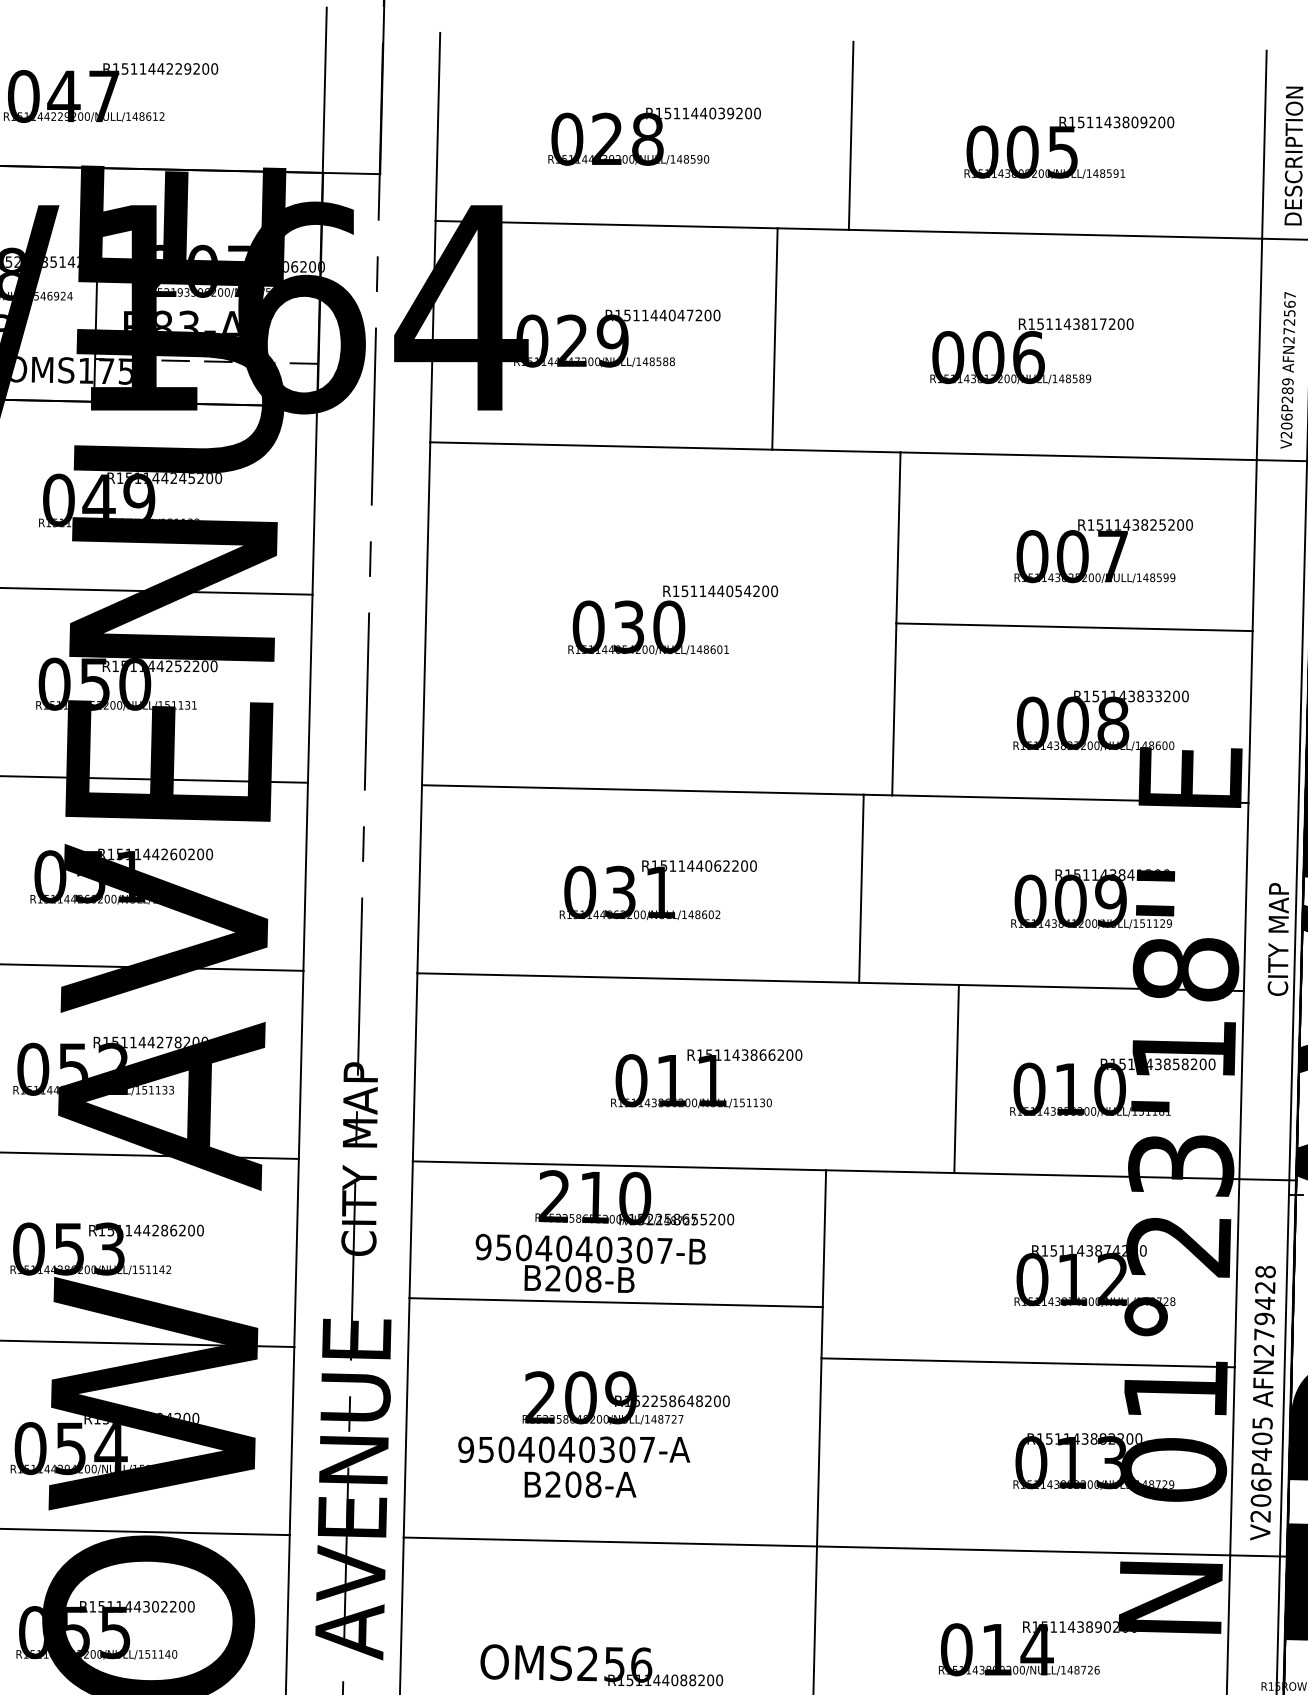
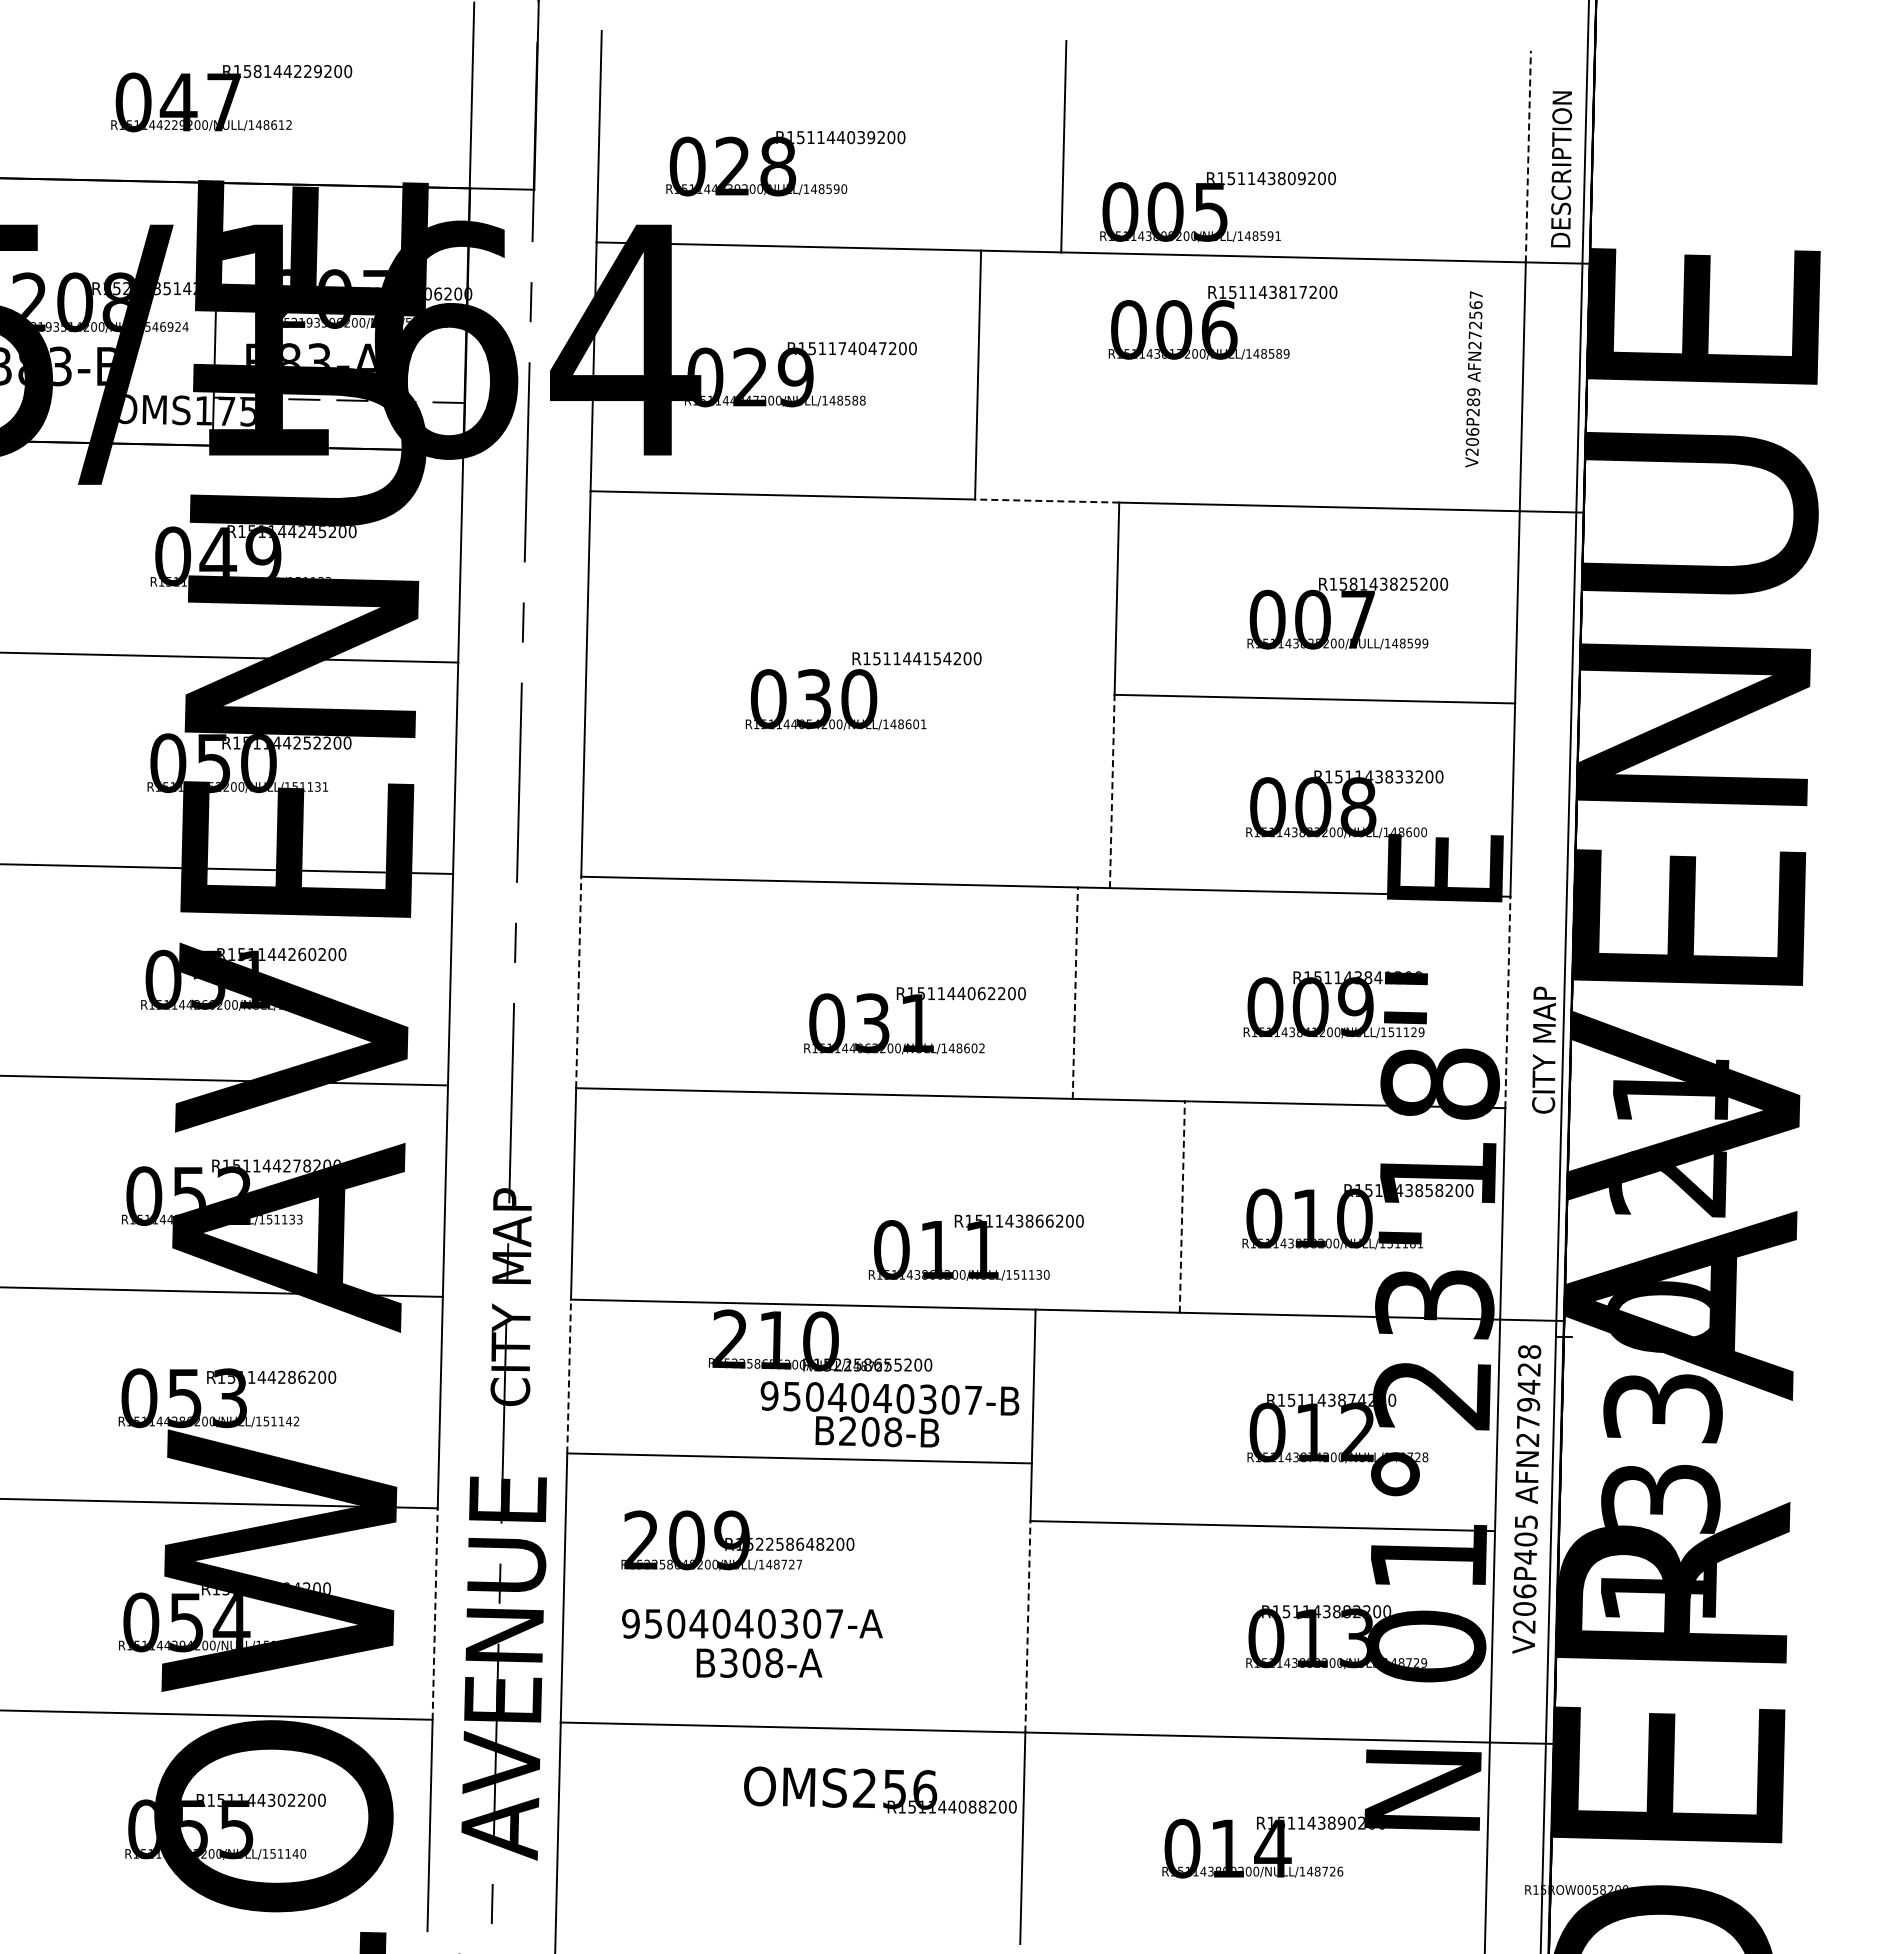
text: (133, 68) -> (257, 71), R151144229200 -> R158144229200
text: (654, 136) -> (785, 163), moved
line: (1264, 144) -> (1528, 156), solid -> dashed
text: (1068, 148) -> (1217, 207), moved
text: (654, 315) -> (842, 348), R151144047200 -> R151174047200
text: (1031, 350) -> (1222, 322), moved
text: (1287, 370) -> (1473, 379), moved
line: (835, 451) -> (1046, 501), solid -> dashed
text: (1108, 524) -> (1353, 583), R151143825200 -> R158143825200
text: (729, 591) -> (927, 658), R151144054200 -> R151144154200
line: (894, 709) -> (1112, 791), solid -> dashed
line: (419, 879) -> (578, 982), solid -> dashed
text: (657, 889) -> (914, 1020), moved
line: (861, 889) -> (1075, 993), solid -> dashed
line: (1245, 897) -> (1507, 1002), solid -> dashed
text: (705, 1078) -> (975, 1247), moved
line: (956, 1079) -> (1182, 1207), solid -> dashed
line: (411, 1229) -> (569, 1376), solid -> dashed
text: (590, 1263) -> (889, 1414), moved
text: (625, 1397) -> (737, 1540), moved
text: (1262, 1403) -> (1526, 1499), moved
line: (292, 1441) -> (435, 1614), solid -> dashed
line: (818, 1452) -> (1027, 1626), solid -> dashed
text: (552, 1484) -> (728, 1662), B208-A -> B308-A
text: (601, 1664) -> (880, 1789), moved

